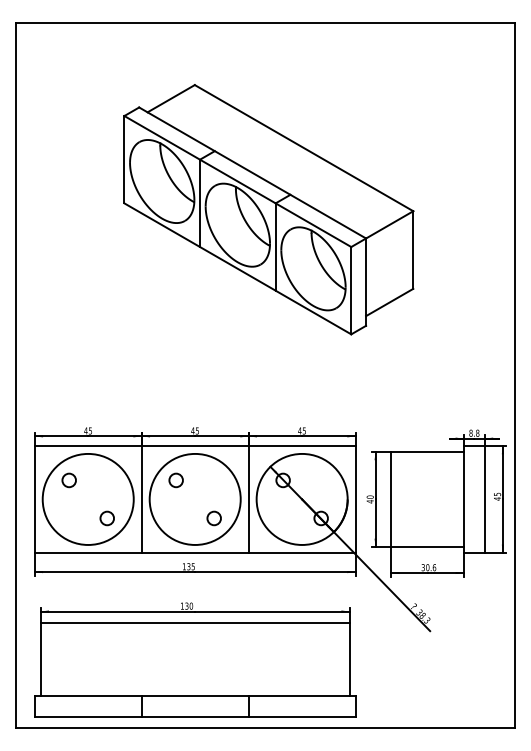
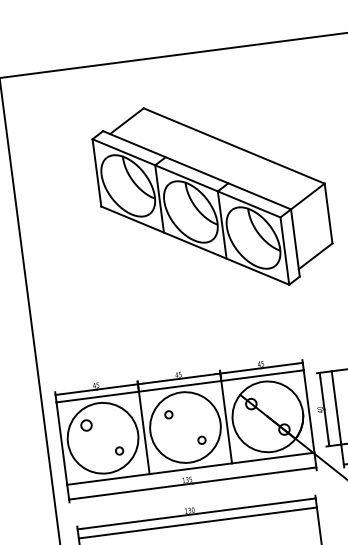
circle: (175, 480) -> (168, 414), size x0.7
circle: (106, 518) -> (119, 451), size x0.7
circle: (213, 518) -> (201, 440), size x0.7

